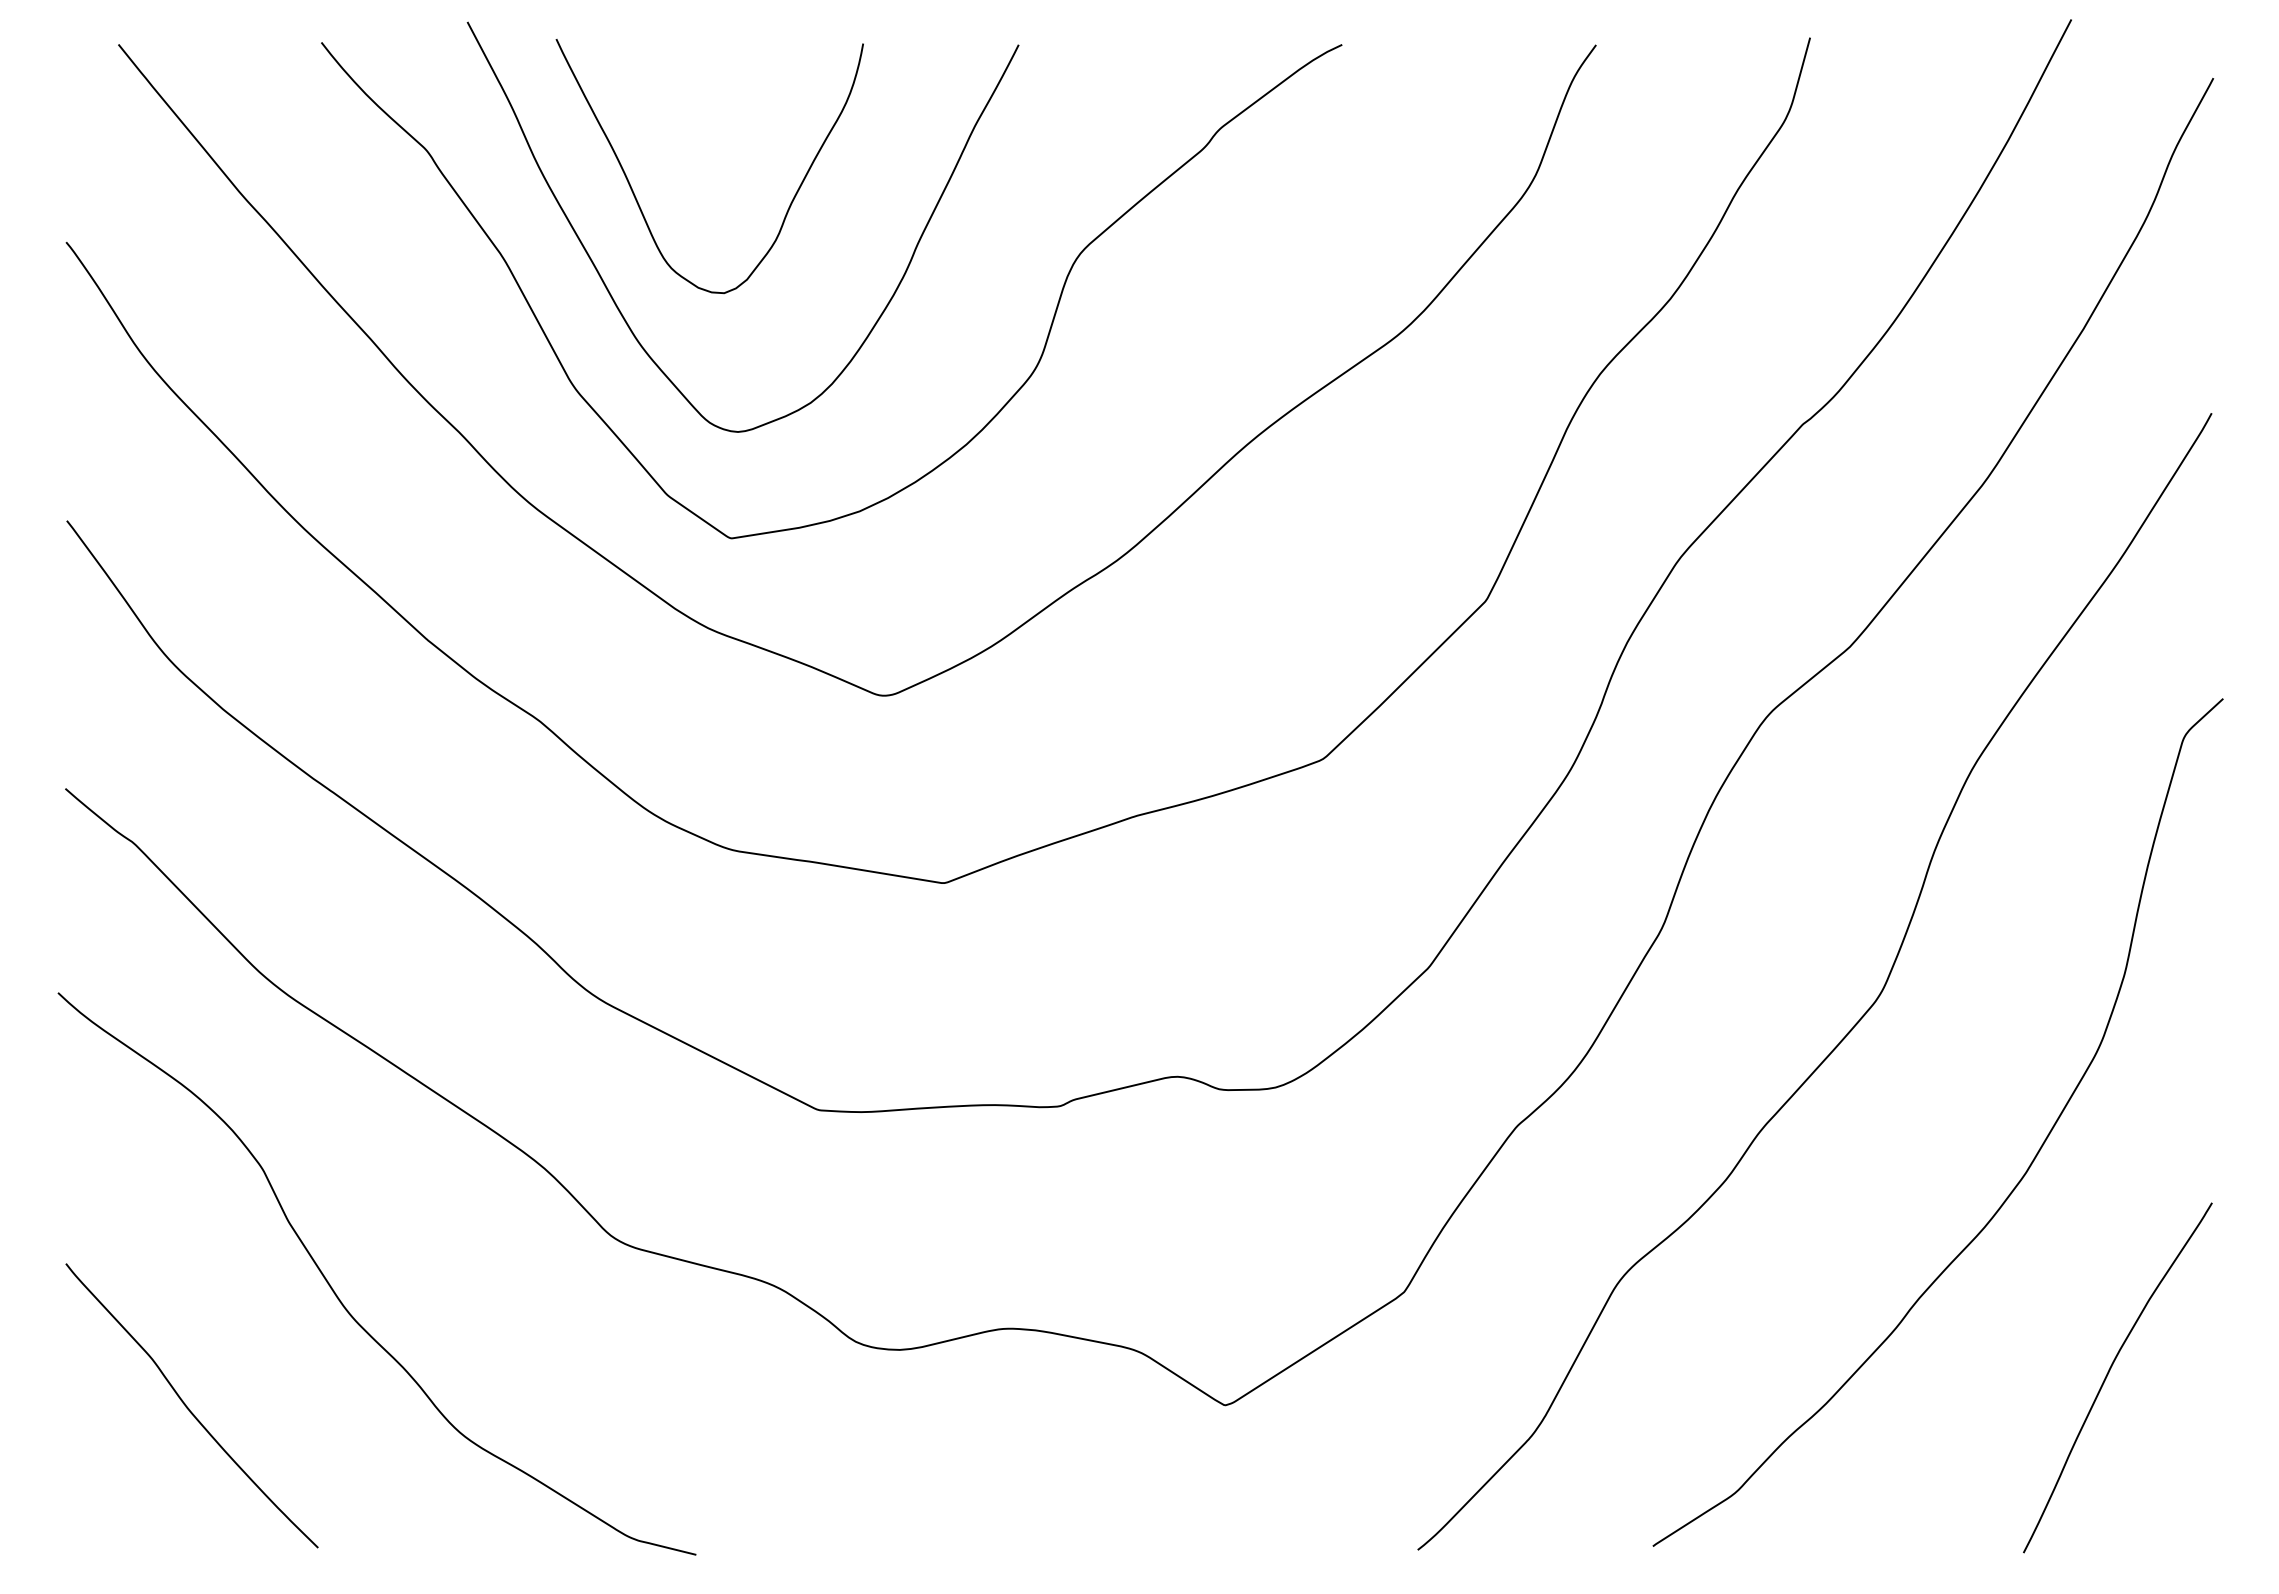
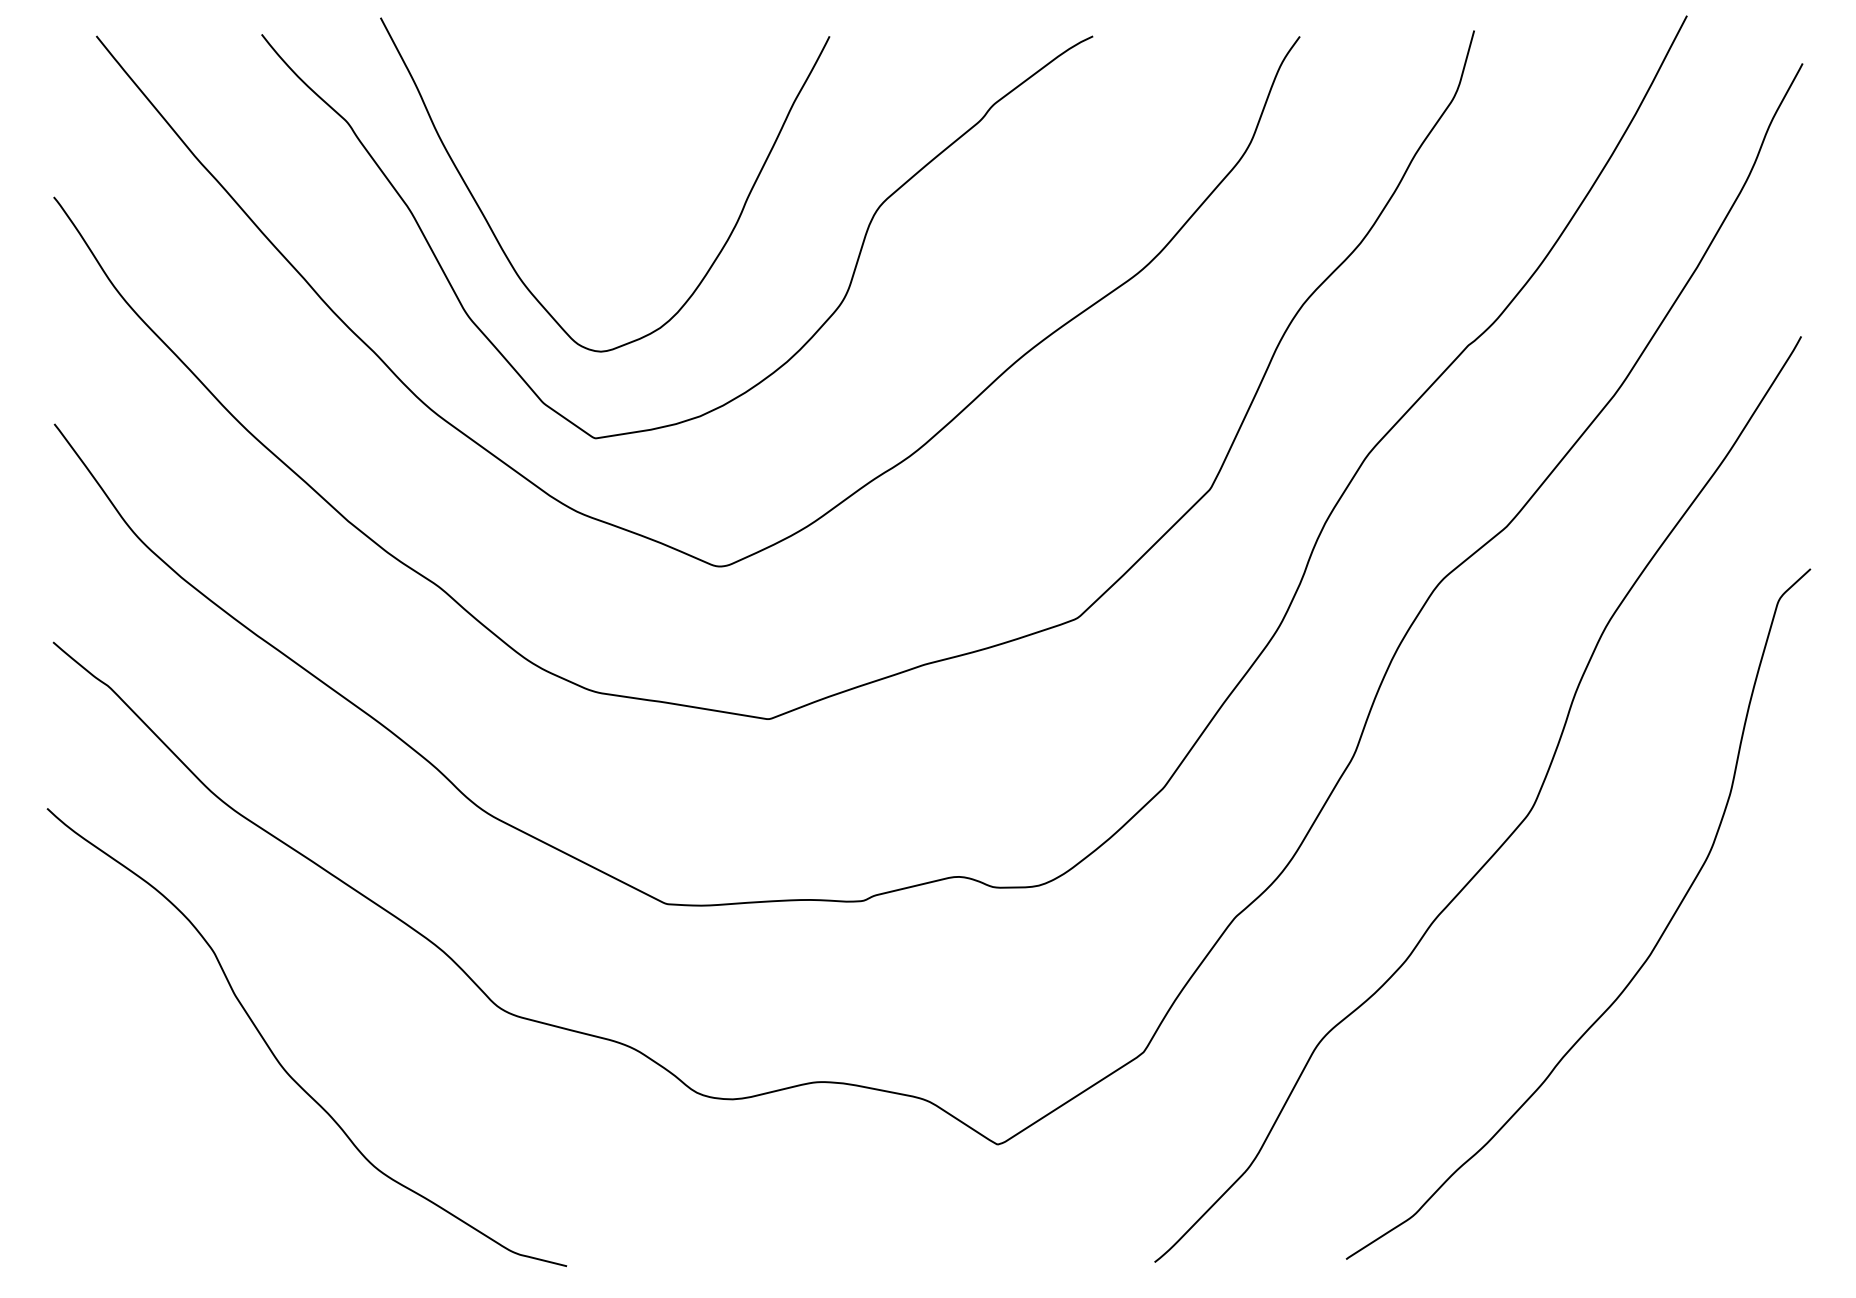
curve: (637, 199) -> (519, 162), removed
curve: (2109, 1372) -> (1718, 1117), removed
curve: (188, 1407) -> (153, 1146), removed

